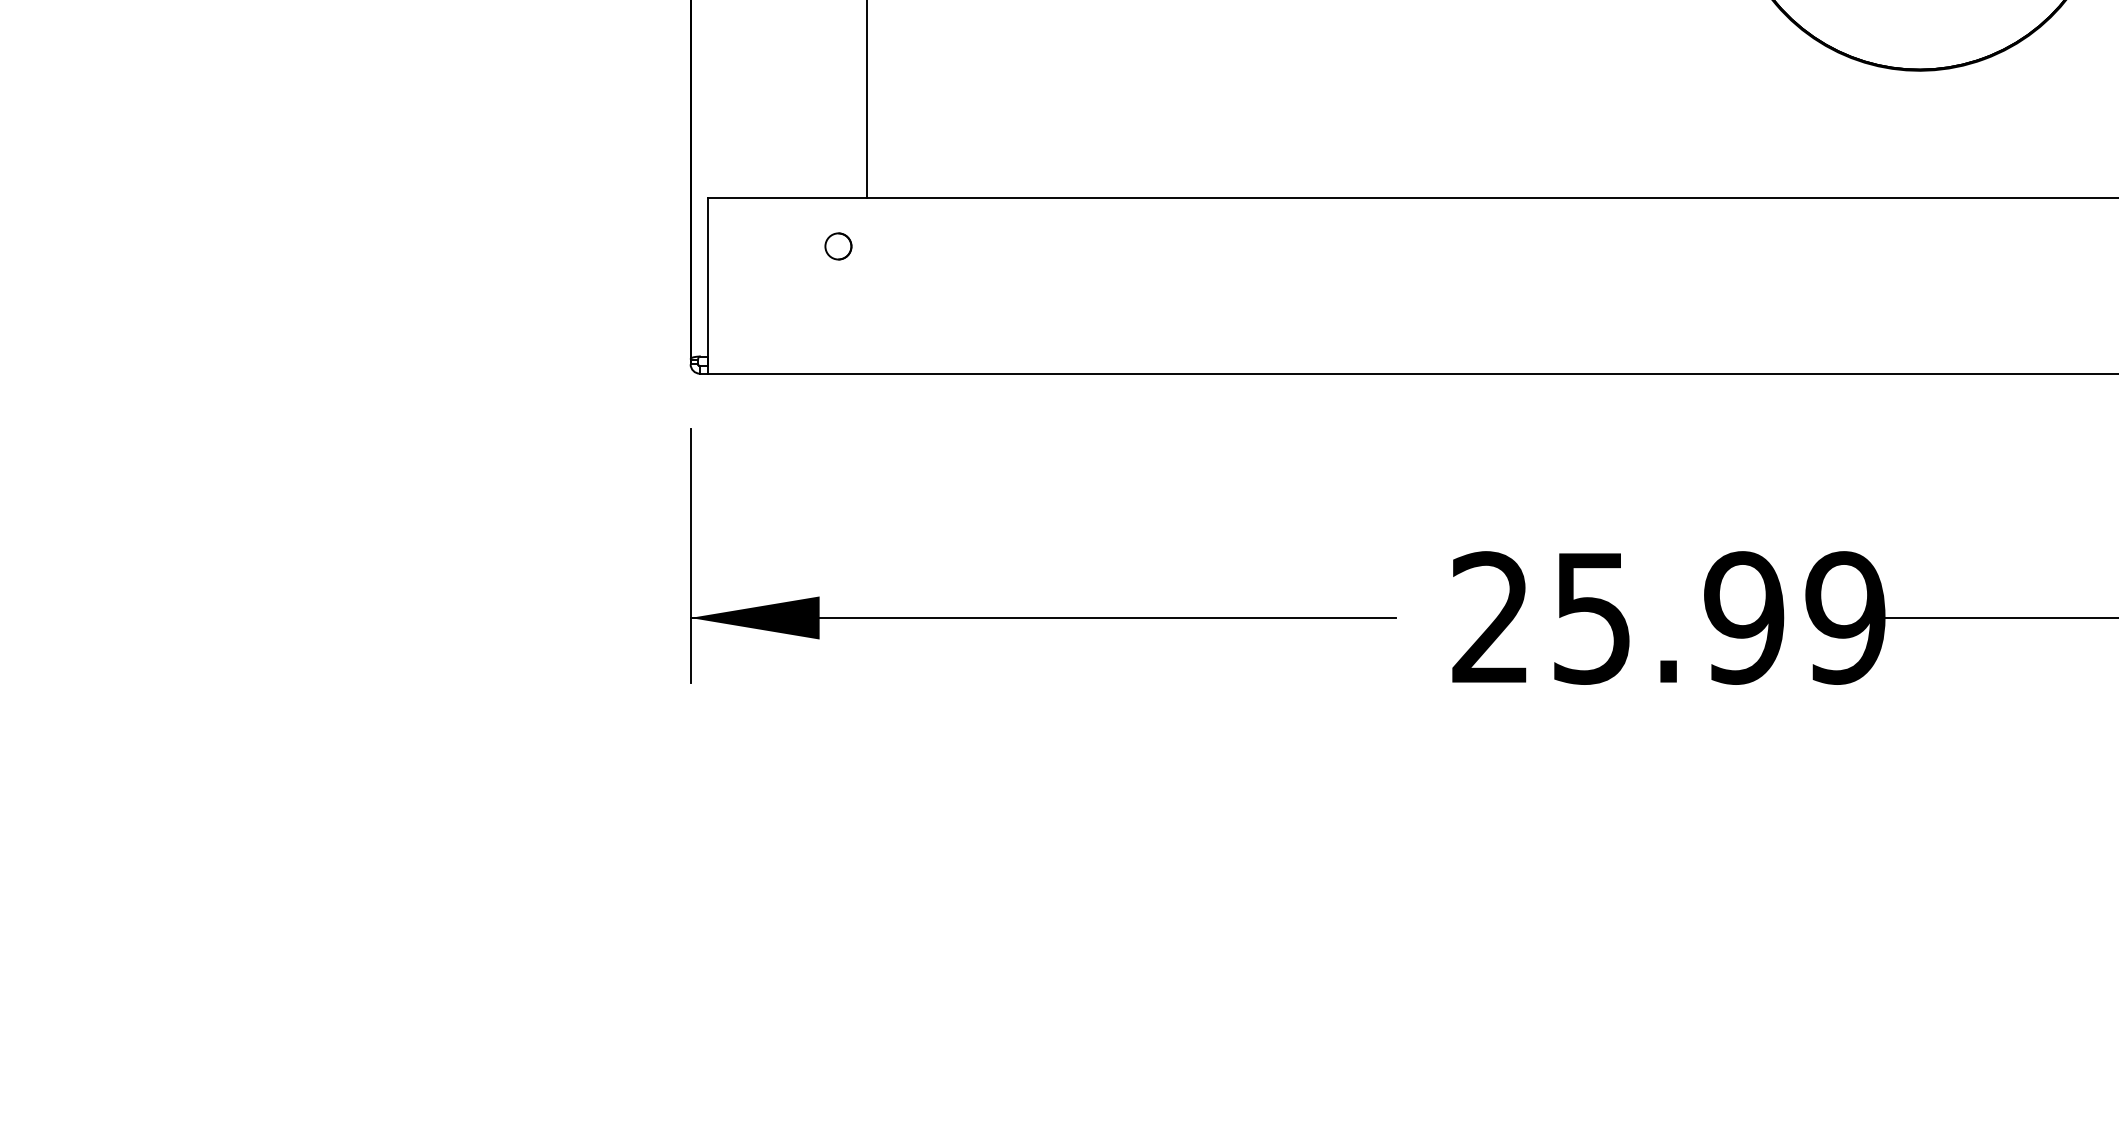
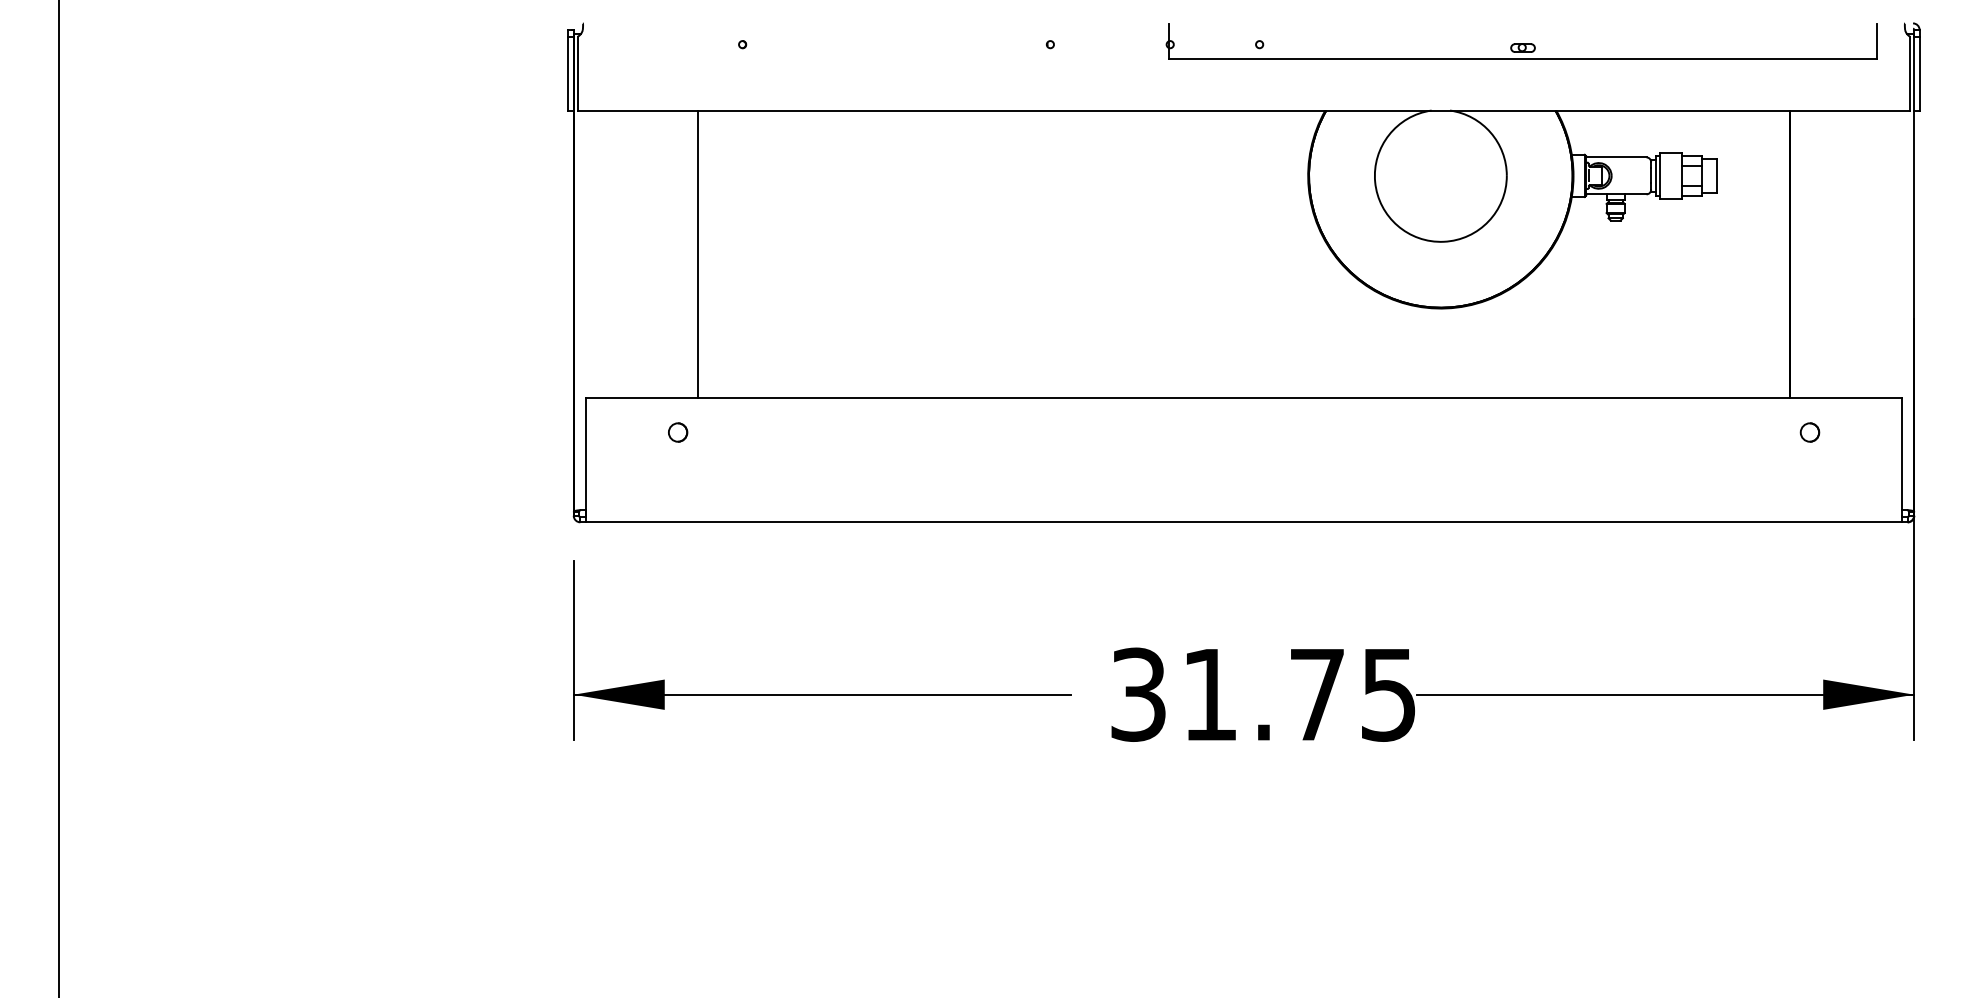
text: (1668, 617) -> (1263, 694), 25.99 -> 31.75

